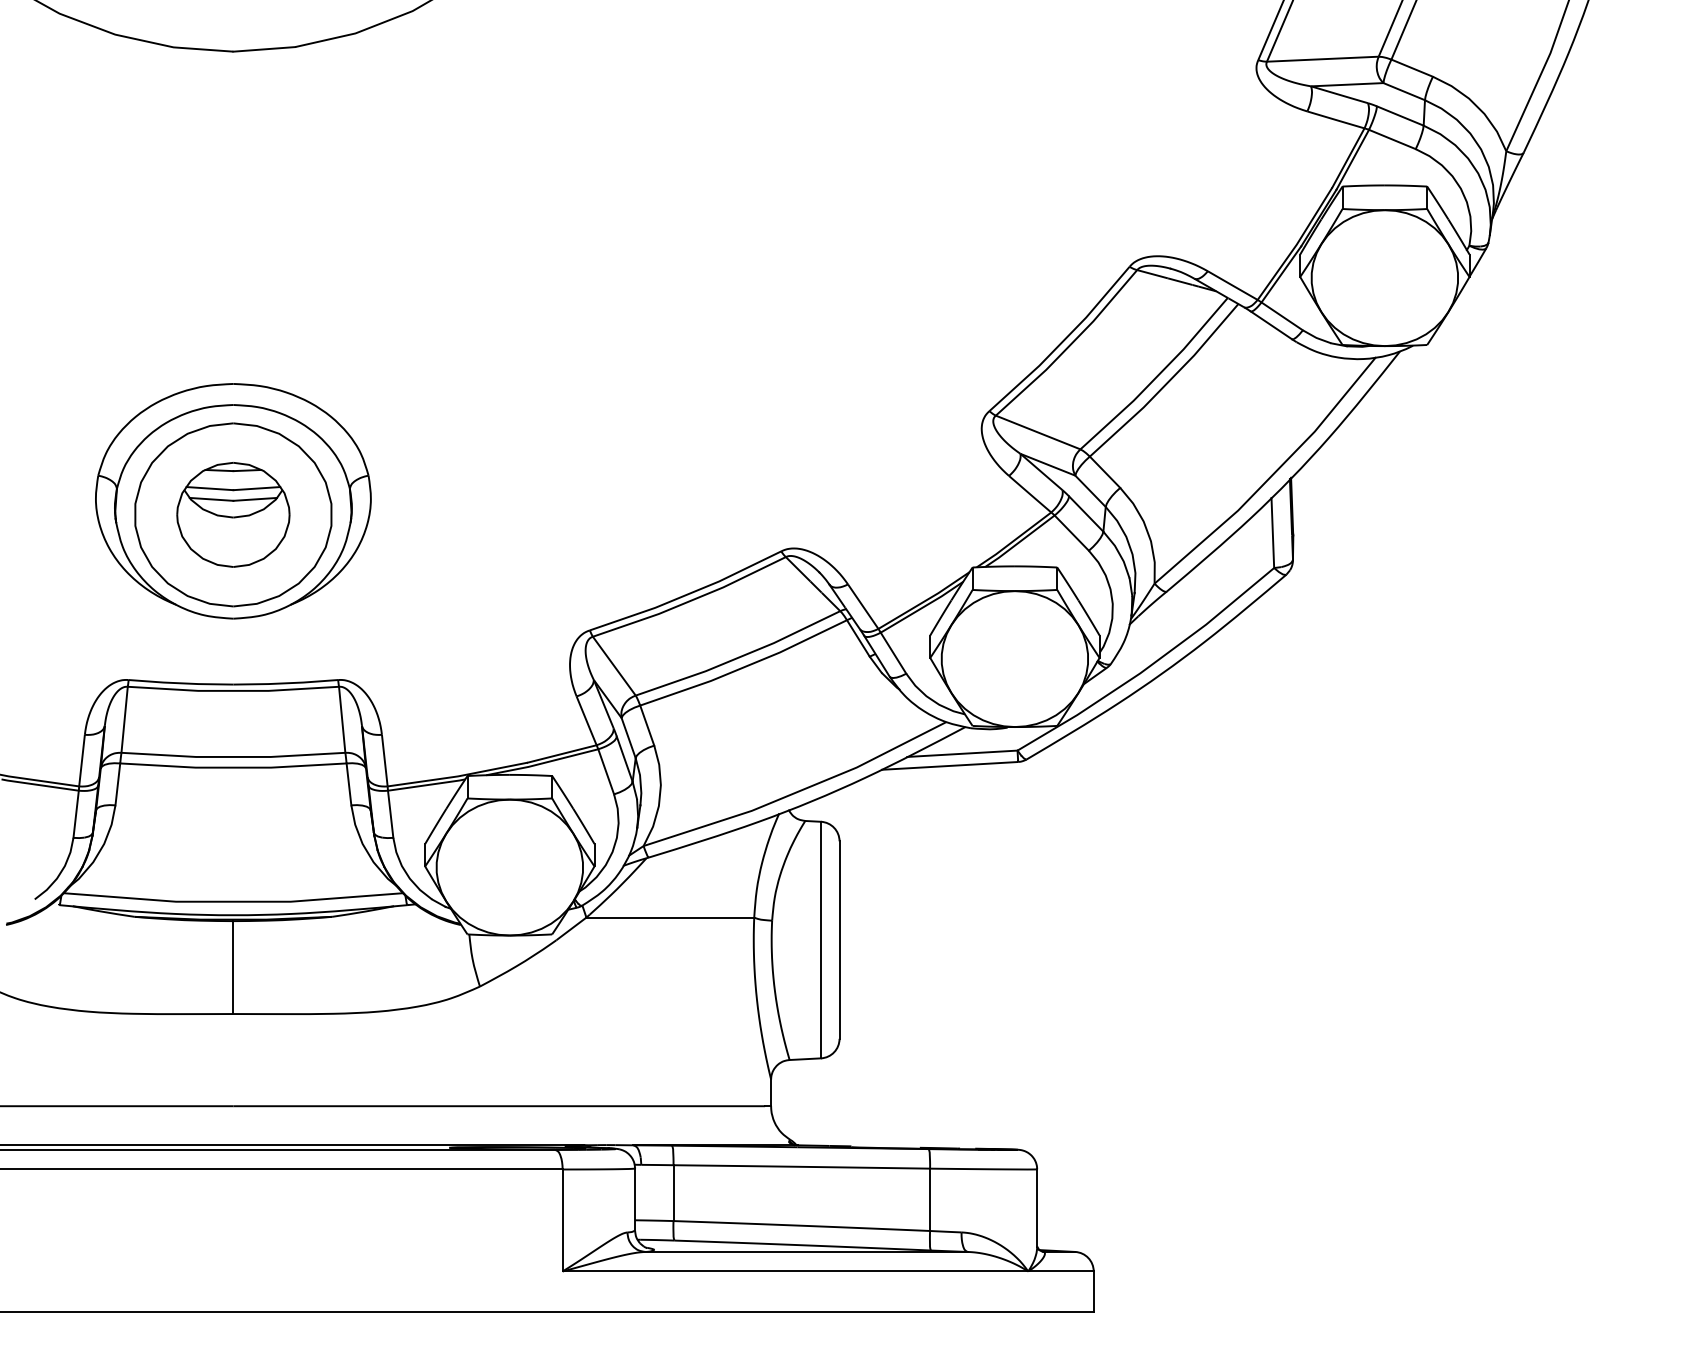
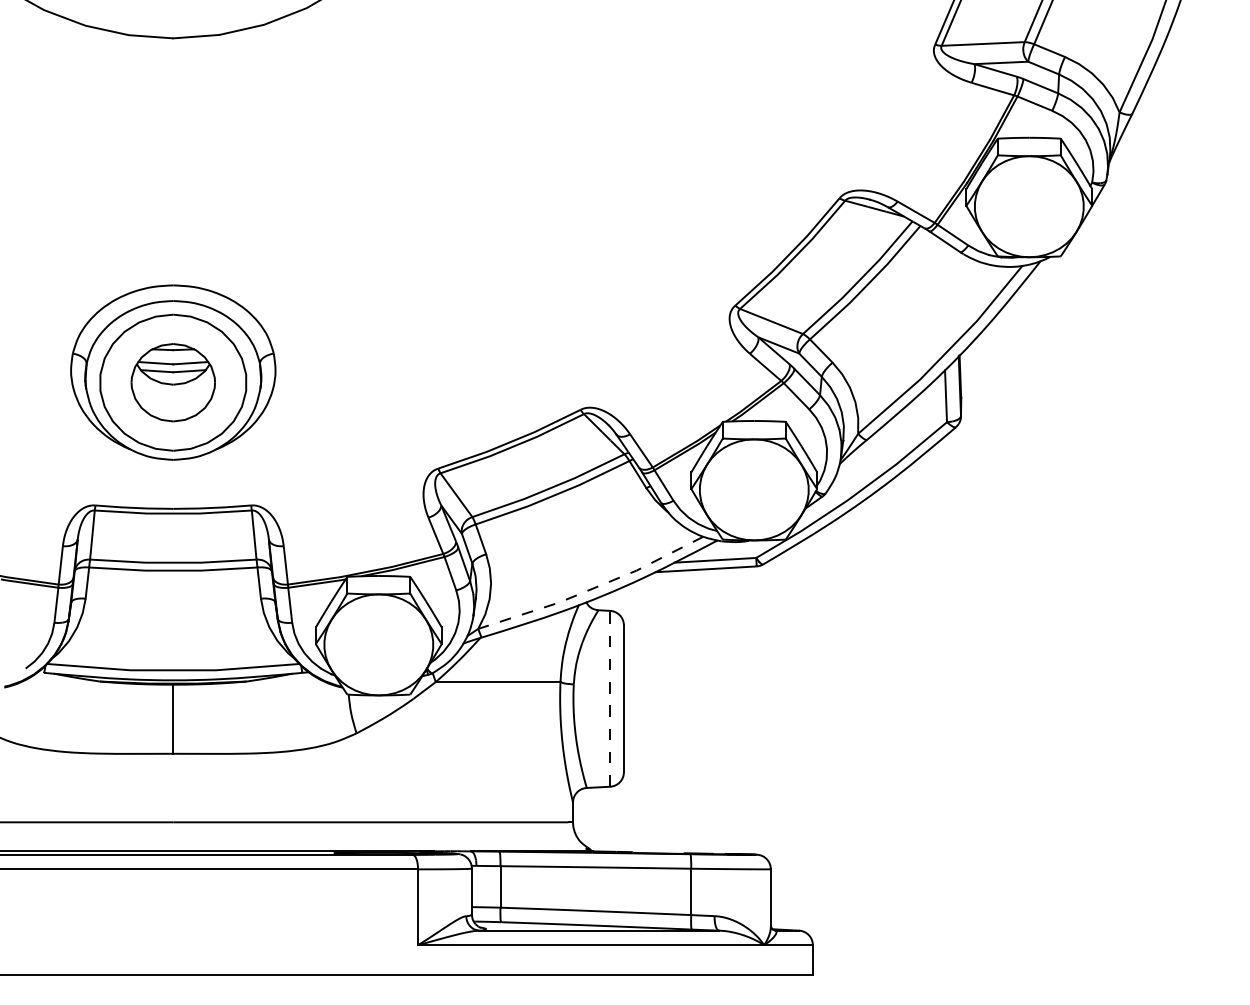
line: (797, 791) -> (592, 588), solid -> dashed
line: (821, 939) -> (610, 698), solid -> dashed

